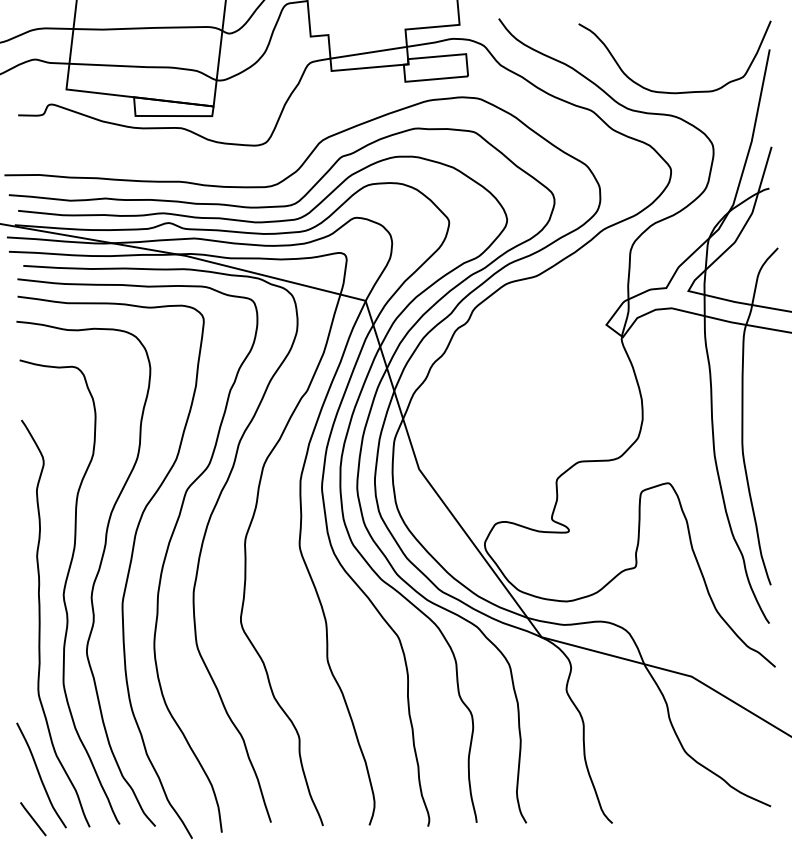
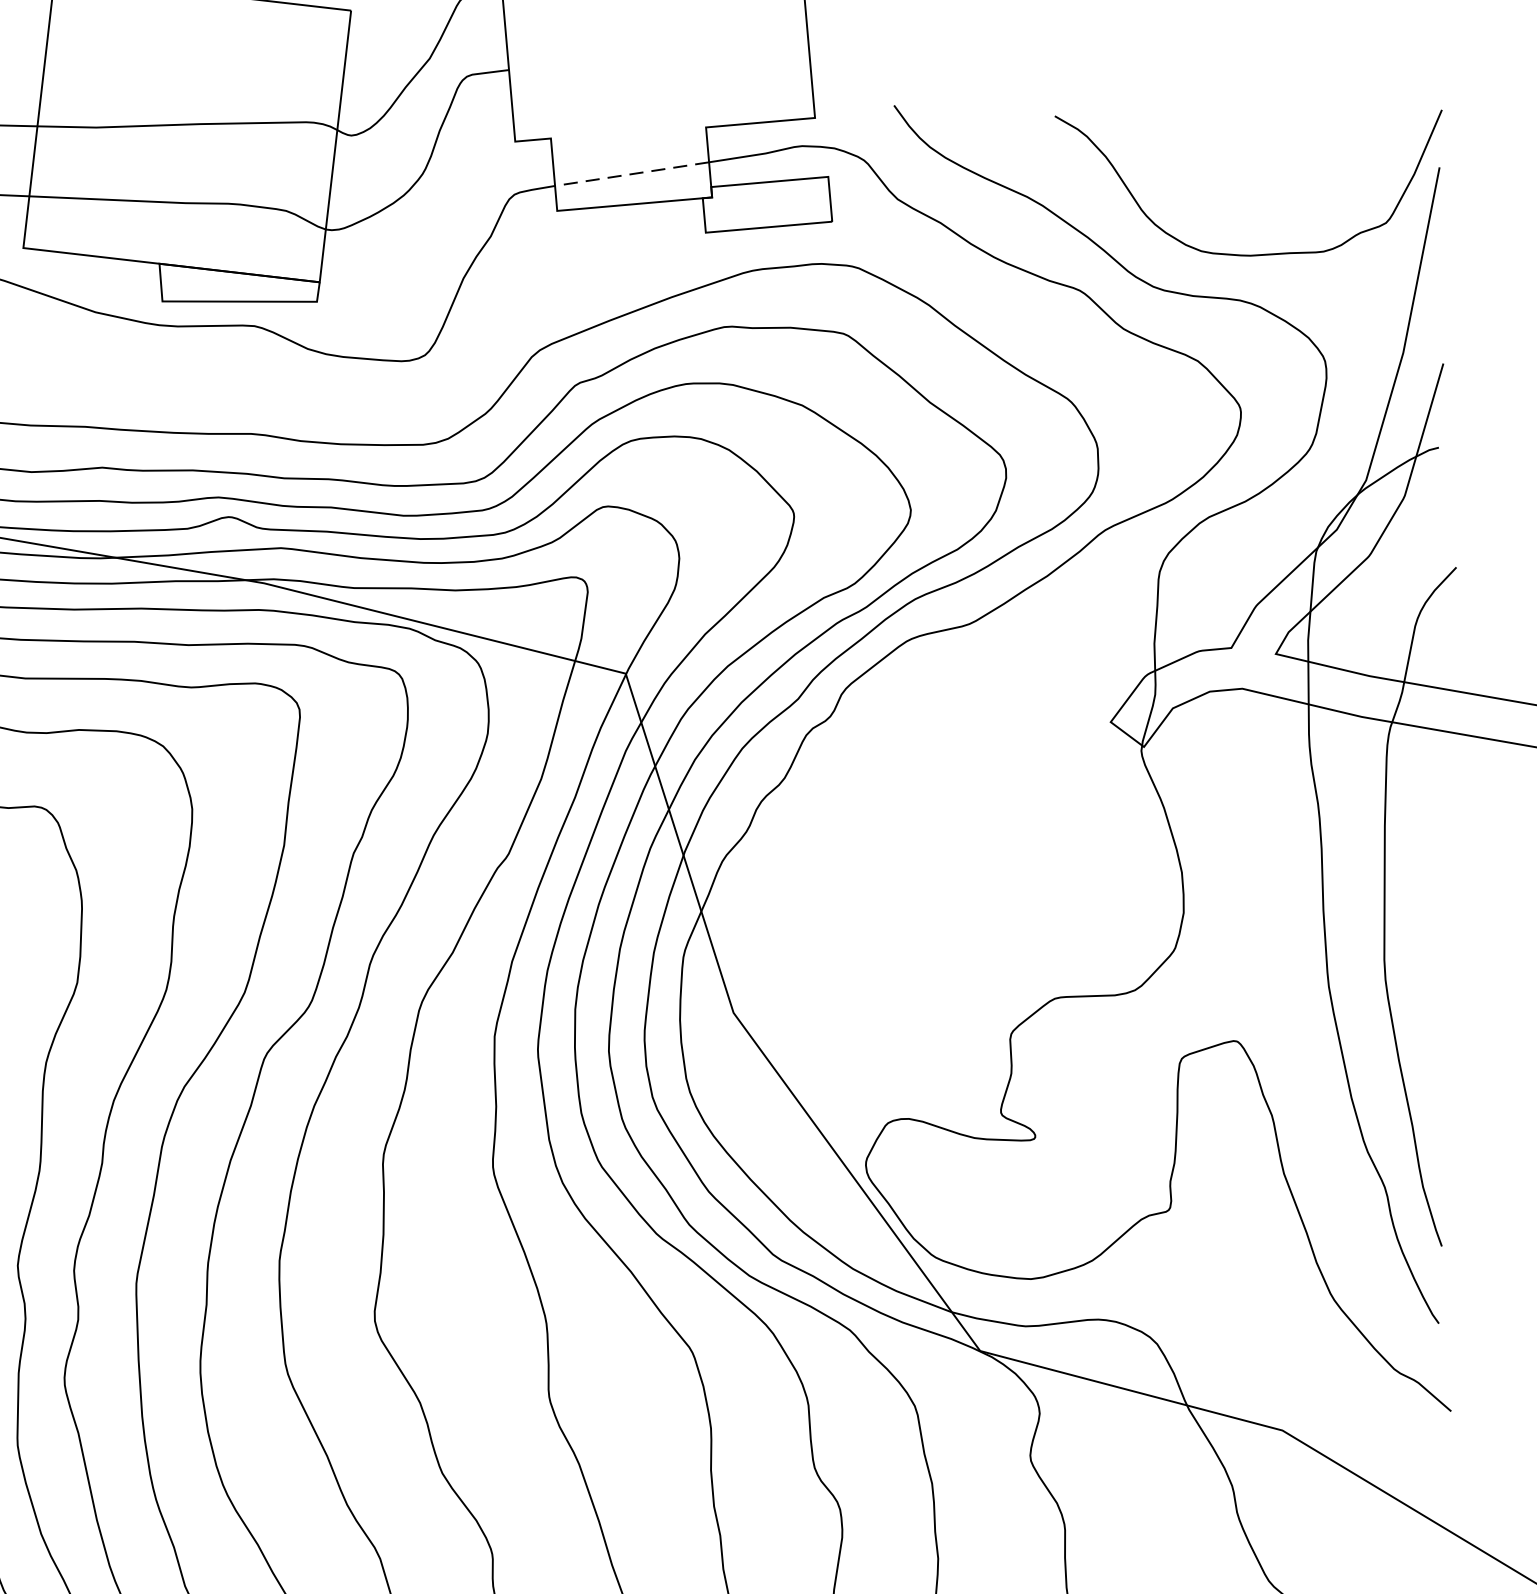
line: (368, 52) -> (631, 173), solid -> dashed

